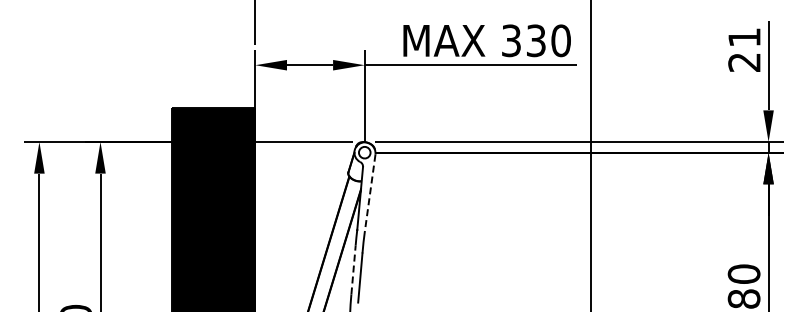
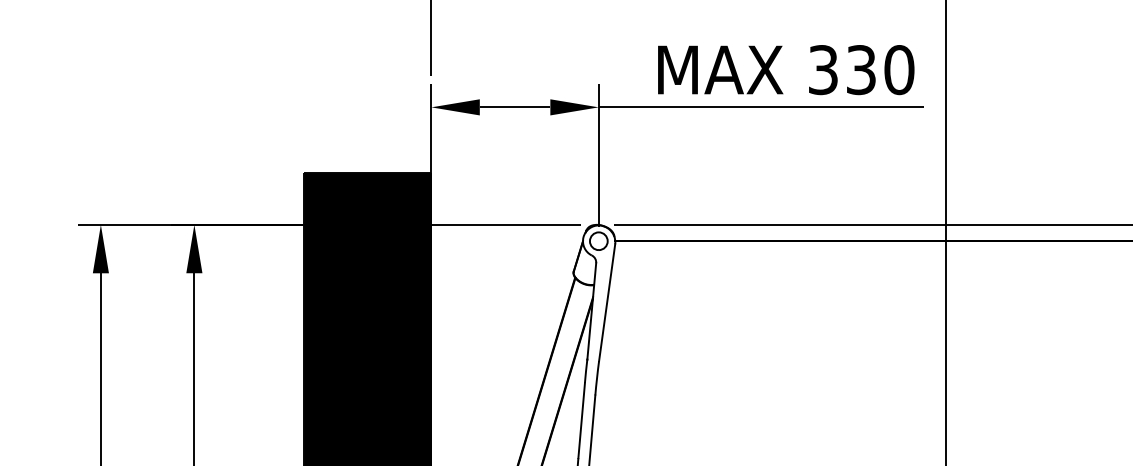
line: (370, 193) -> (607, 303), dashed -> solid
line: (353, 269) -> (581, 420), dashed -> solid

